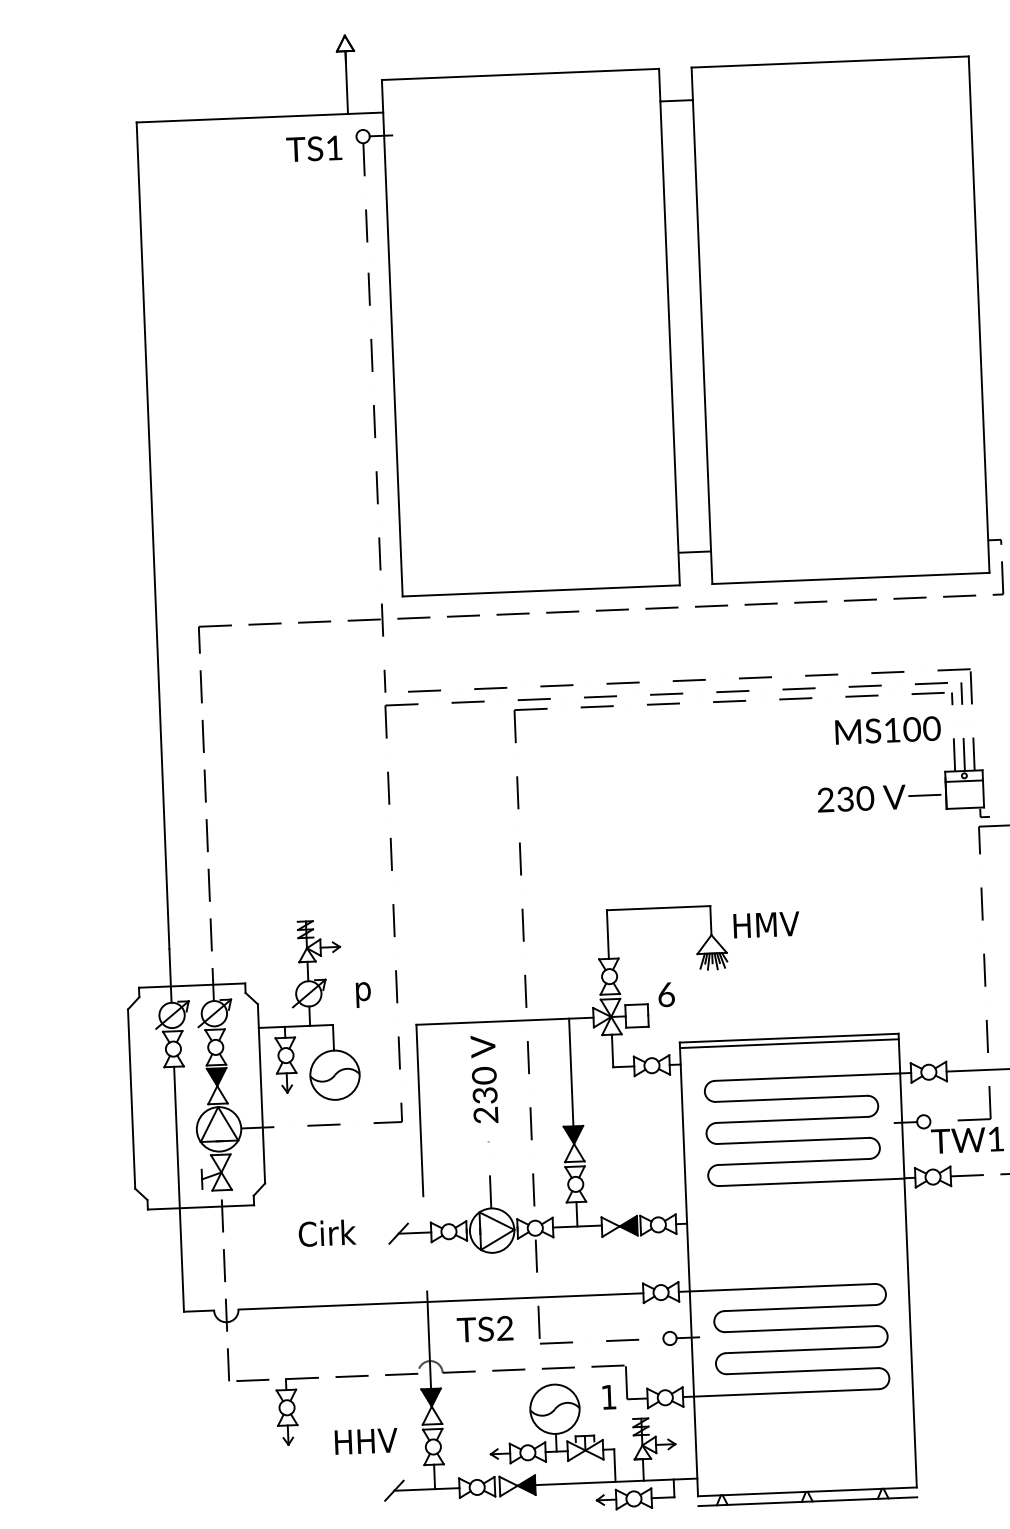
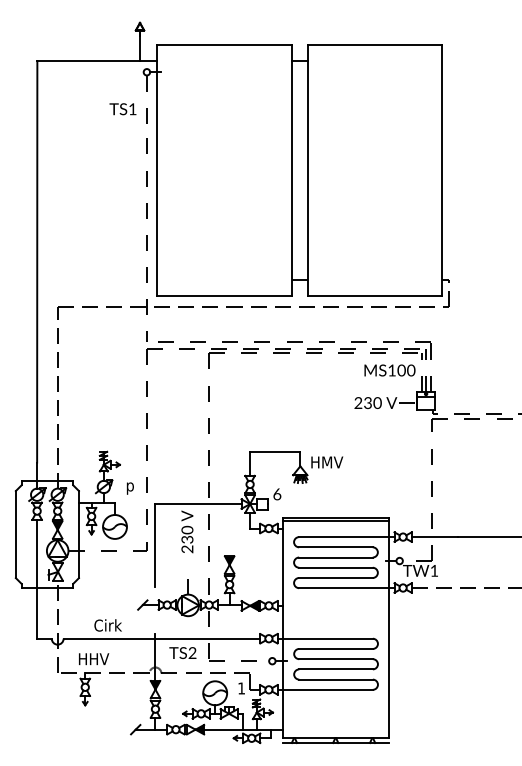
text: (313, 149) -> (122, 109), moved
line: (570, 1073) -> (229, 530), removed
text: (325, 1233) -> (107, 625), moved
text: (367, 1442) -> (94, 659), moved

